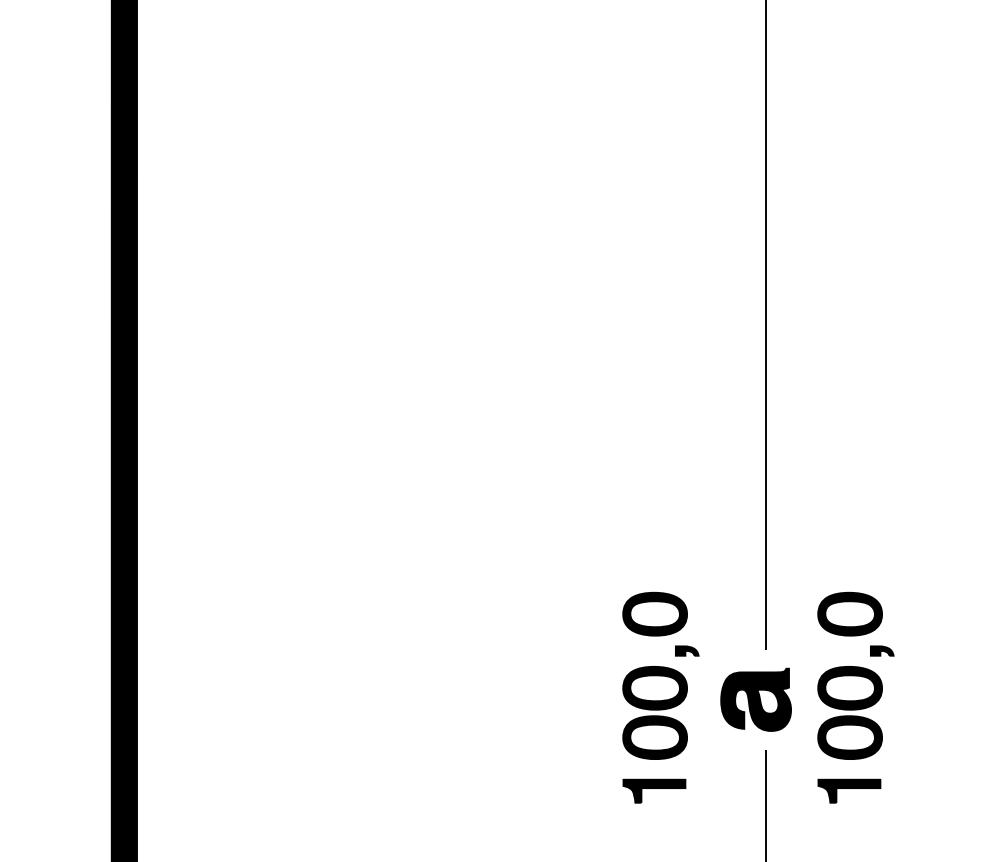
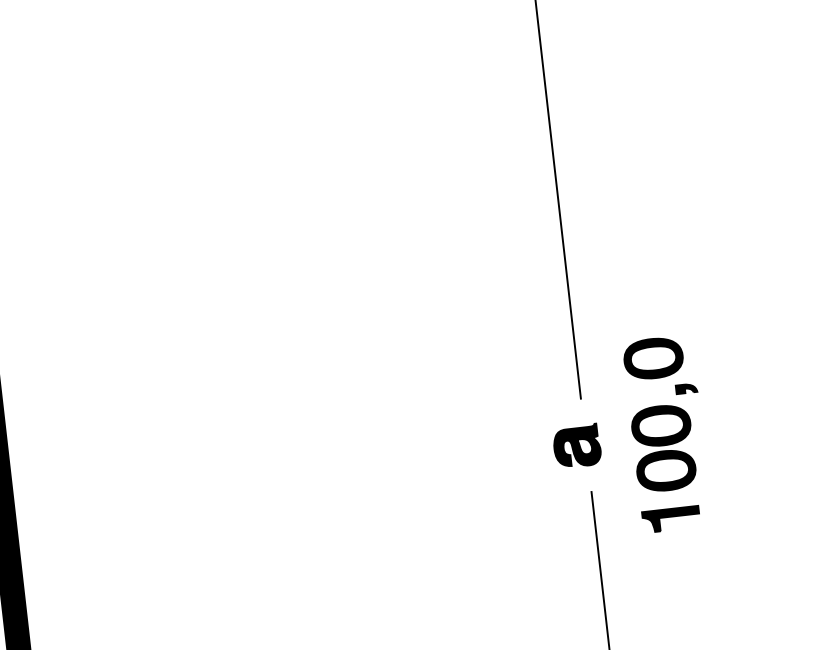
part: (660, 697) -> (489, 453), removed
part: (756, 700) -> (577, 446), size x0.71

